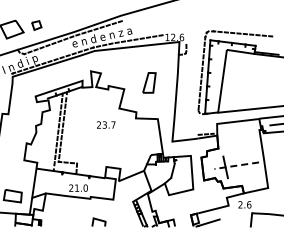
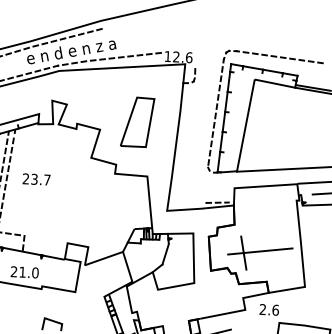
part: (149, 82) -> (137, 121), size x1.67
text: (106, 124) -> (37, 178), moved
line: (235, 165) -> (258, 251), dashed -> solid

